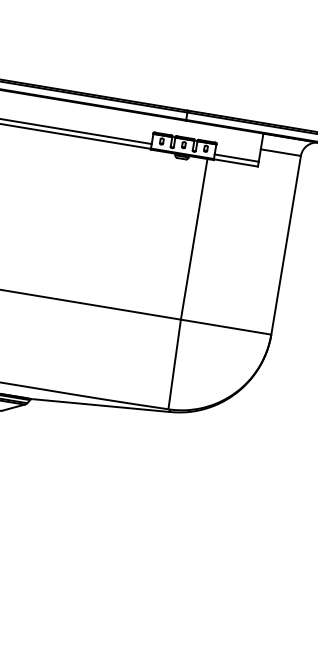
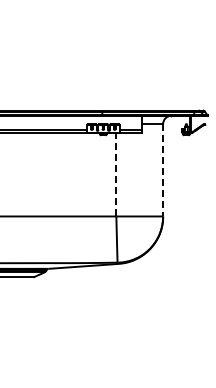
line: (194, 238) -> (116, 174), solid -> dashed
line: (286, 245) -> (163, 170), solid -> dashed

